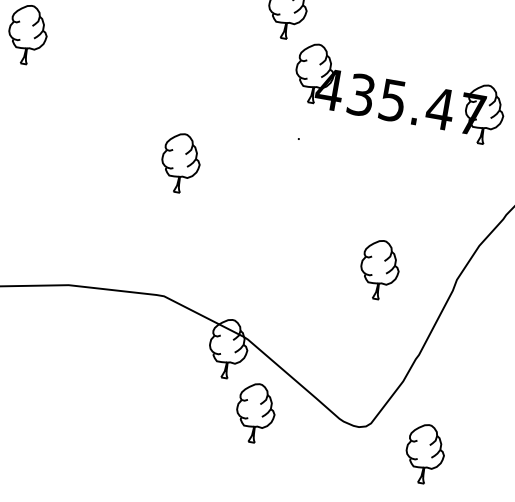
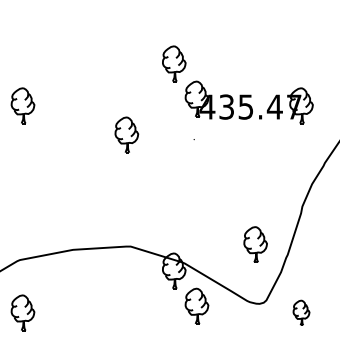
part: (180, 162) -> (126, 134), moved
part: (379, 269) -> (255, 244), moved
part: (425, 453) -> (301, 312), size x0.7

